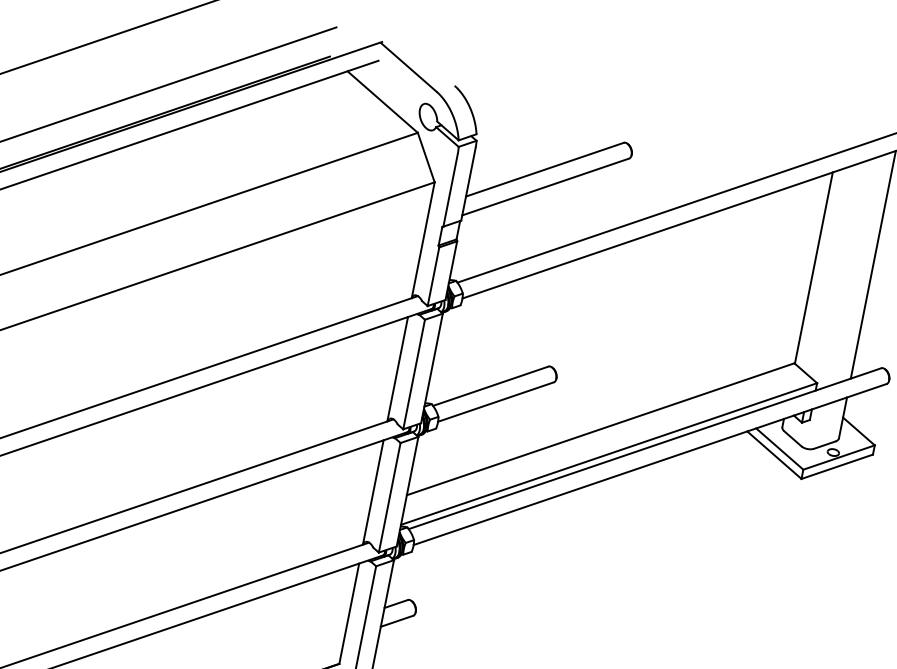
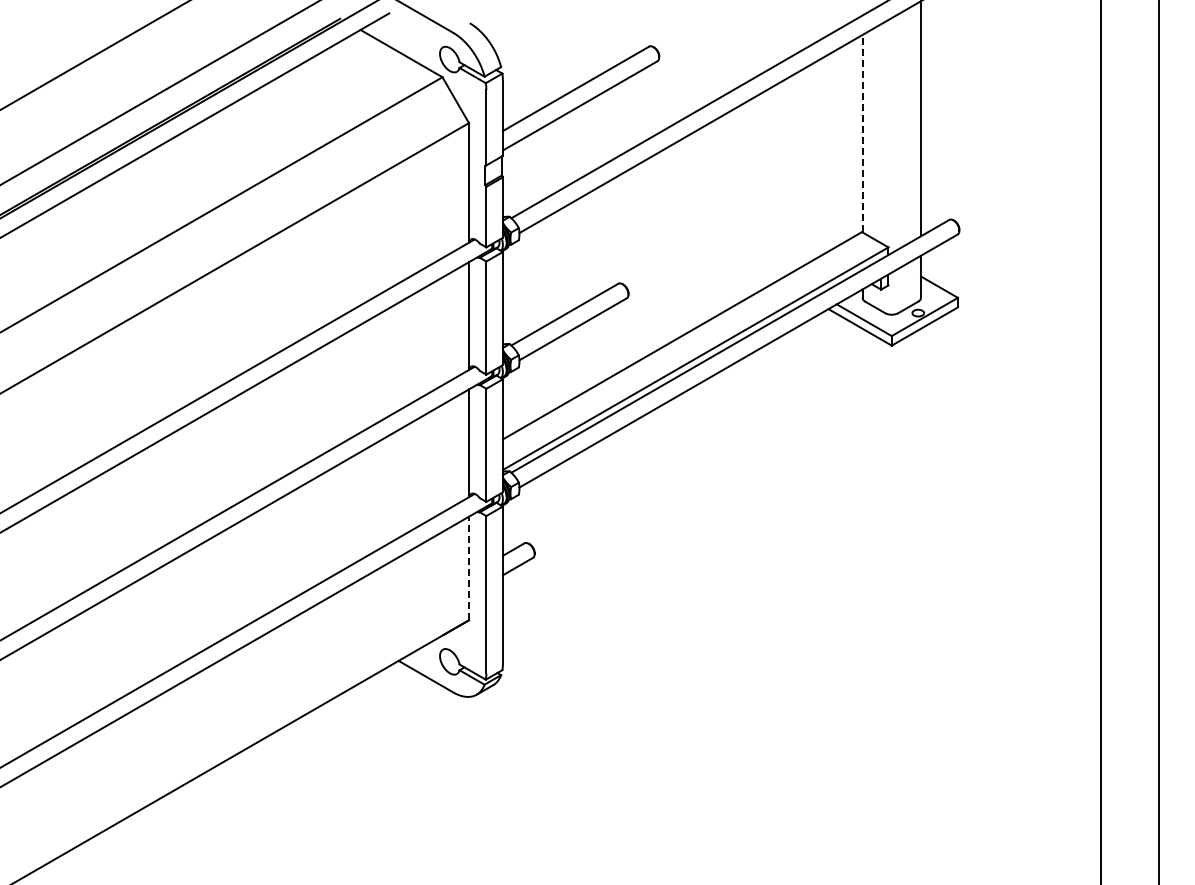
line: (813, 267) -> (862, 133), solid -> dashed
line: (348, 613) -> (468, 568), solid -> dashed

